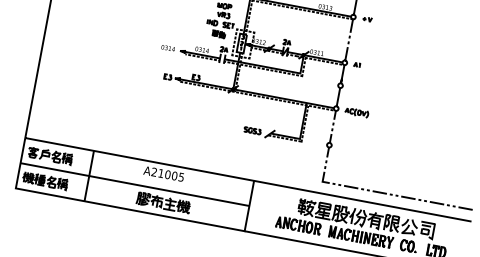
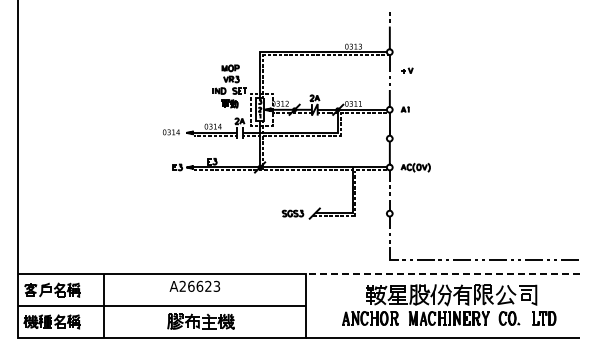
part: (367, 19) -> (407, 70), moved
text: (170, 174) -> (203, 285), A21005 -> A26623
line: (362, 201) -> (443, 274), solid -> dashed

